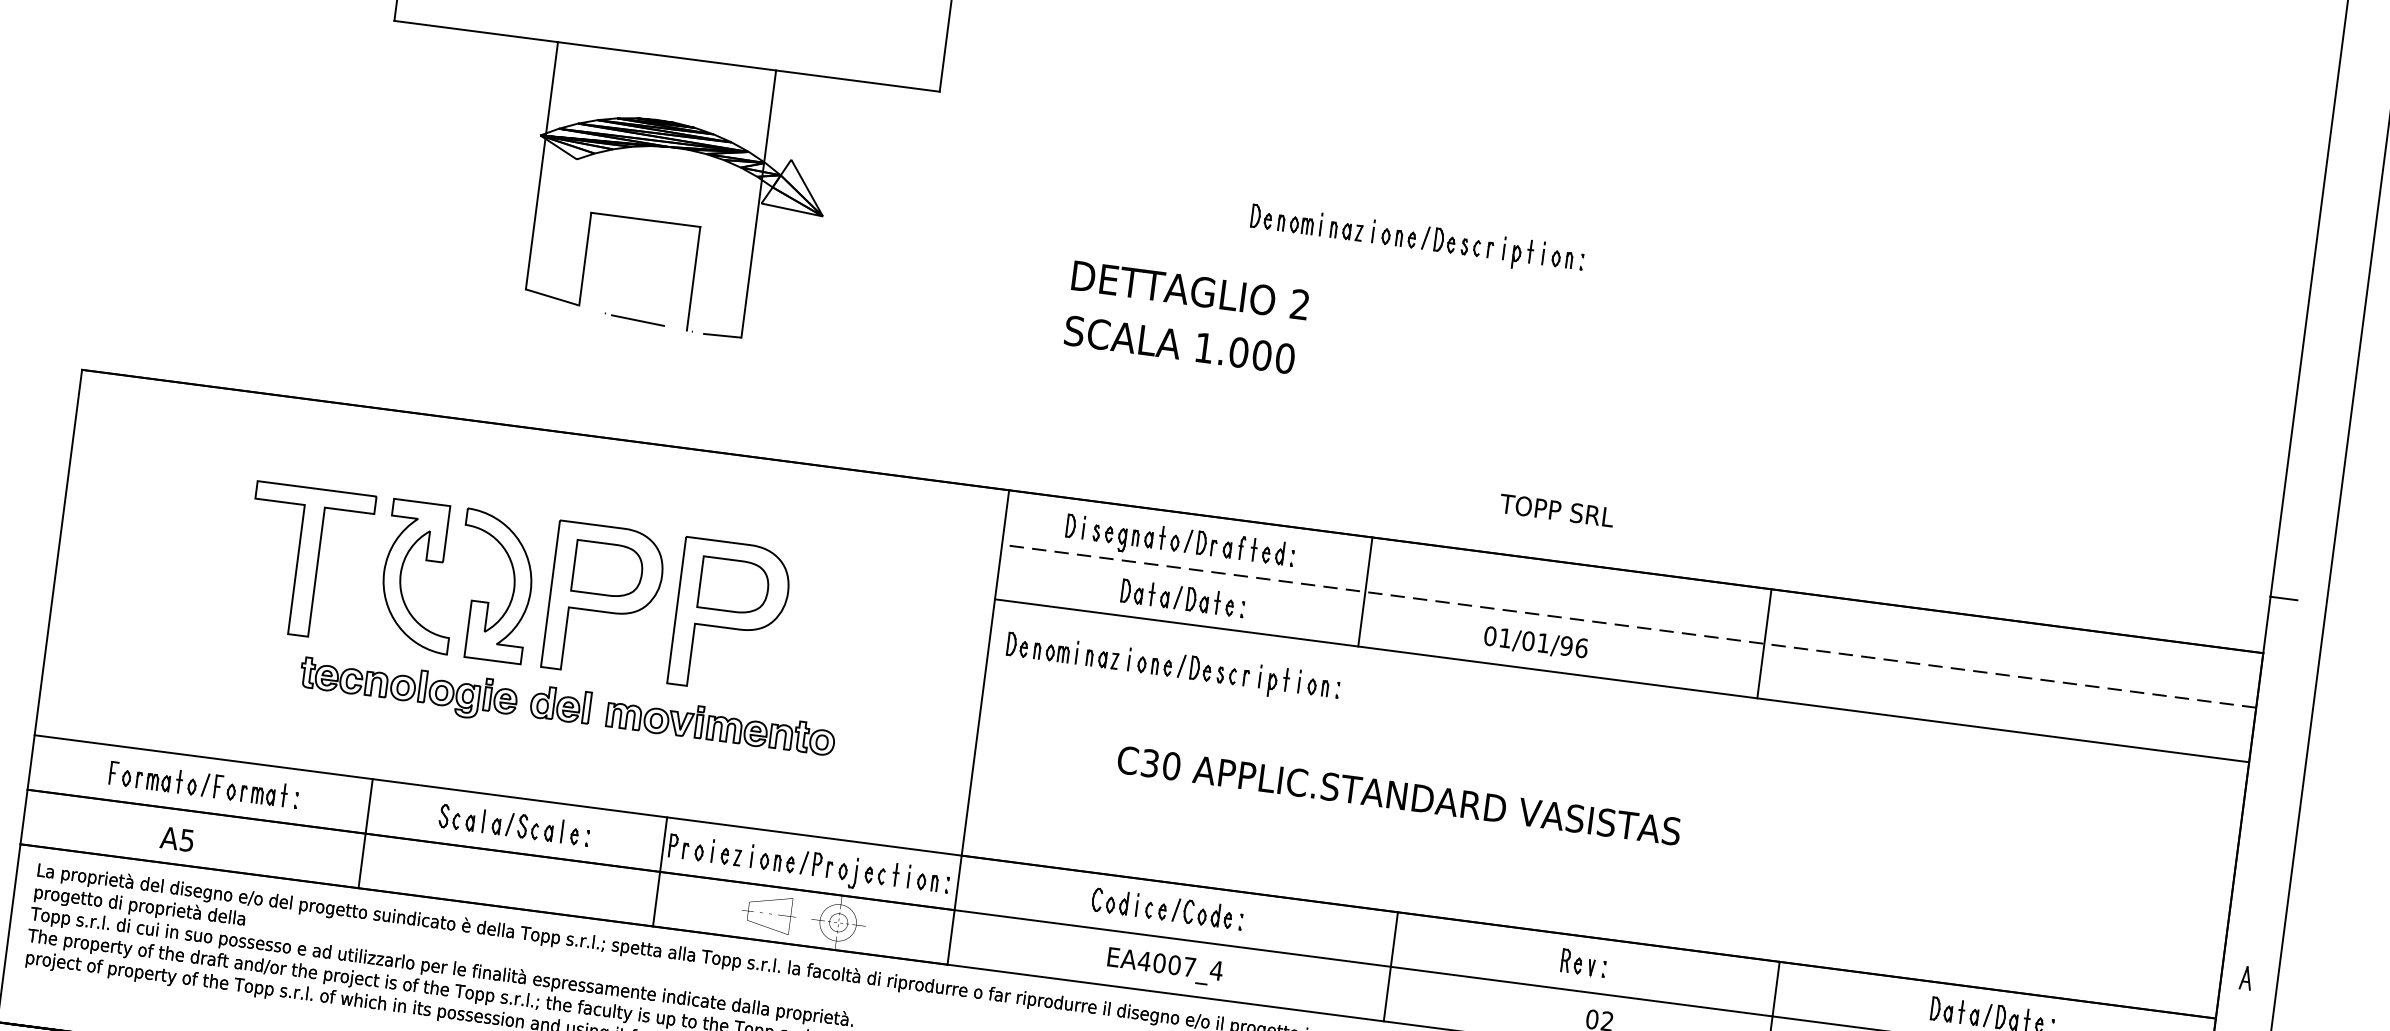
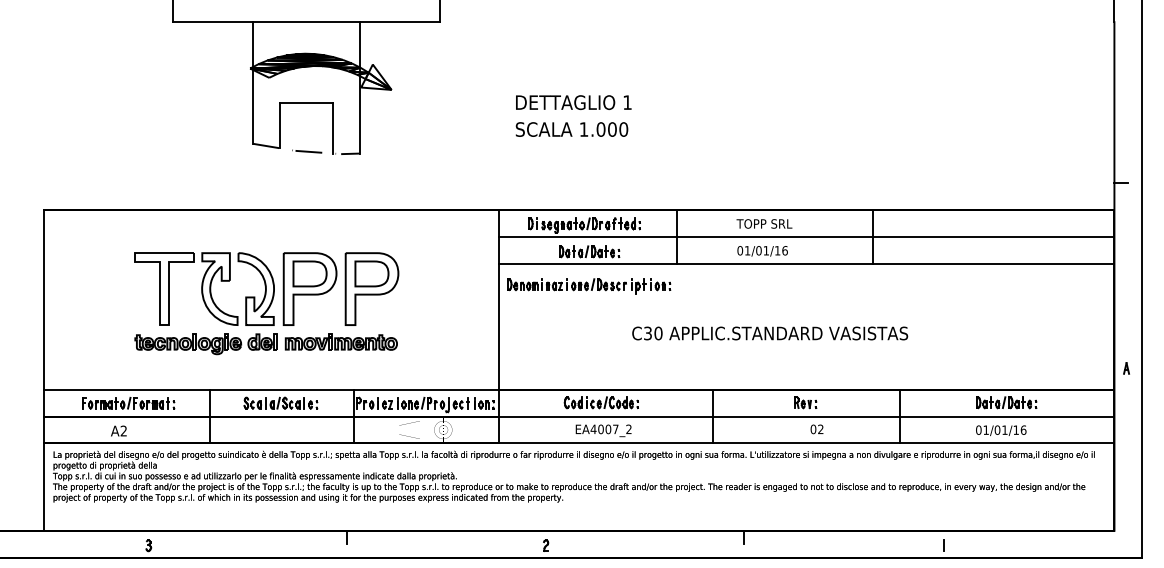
part: (1418, 241) -> (680, 64), removed
text: (1300, 304) -> (627, 102), 2 -> 1
text: (1557, 509) -> (764, 223), moved
line: (1628, 626) -> (806, 237), dashed -> solid
text: (1566, 645) -> (777, 250), 01/01/96 -> 01/01/16
part: (565, 710) -> (265, 344), moved
text: (1399, 795) -> (770, 333), moved
text: (186, 839) -> (123, 430), A5 -> A2
text: (1215, 970) -> (628, 429), EA4007_4 -> EA4007_2

